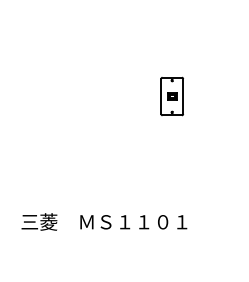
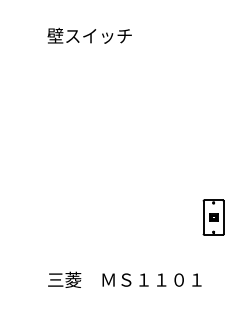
part: (172, 96) -> (213, 217), moved

